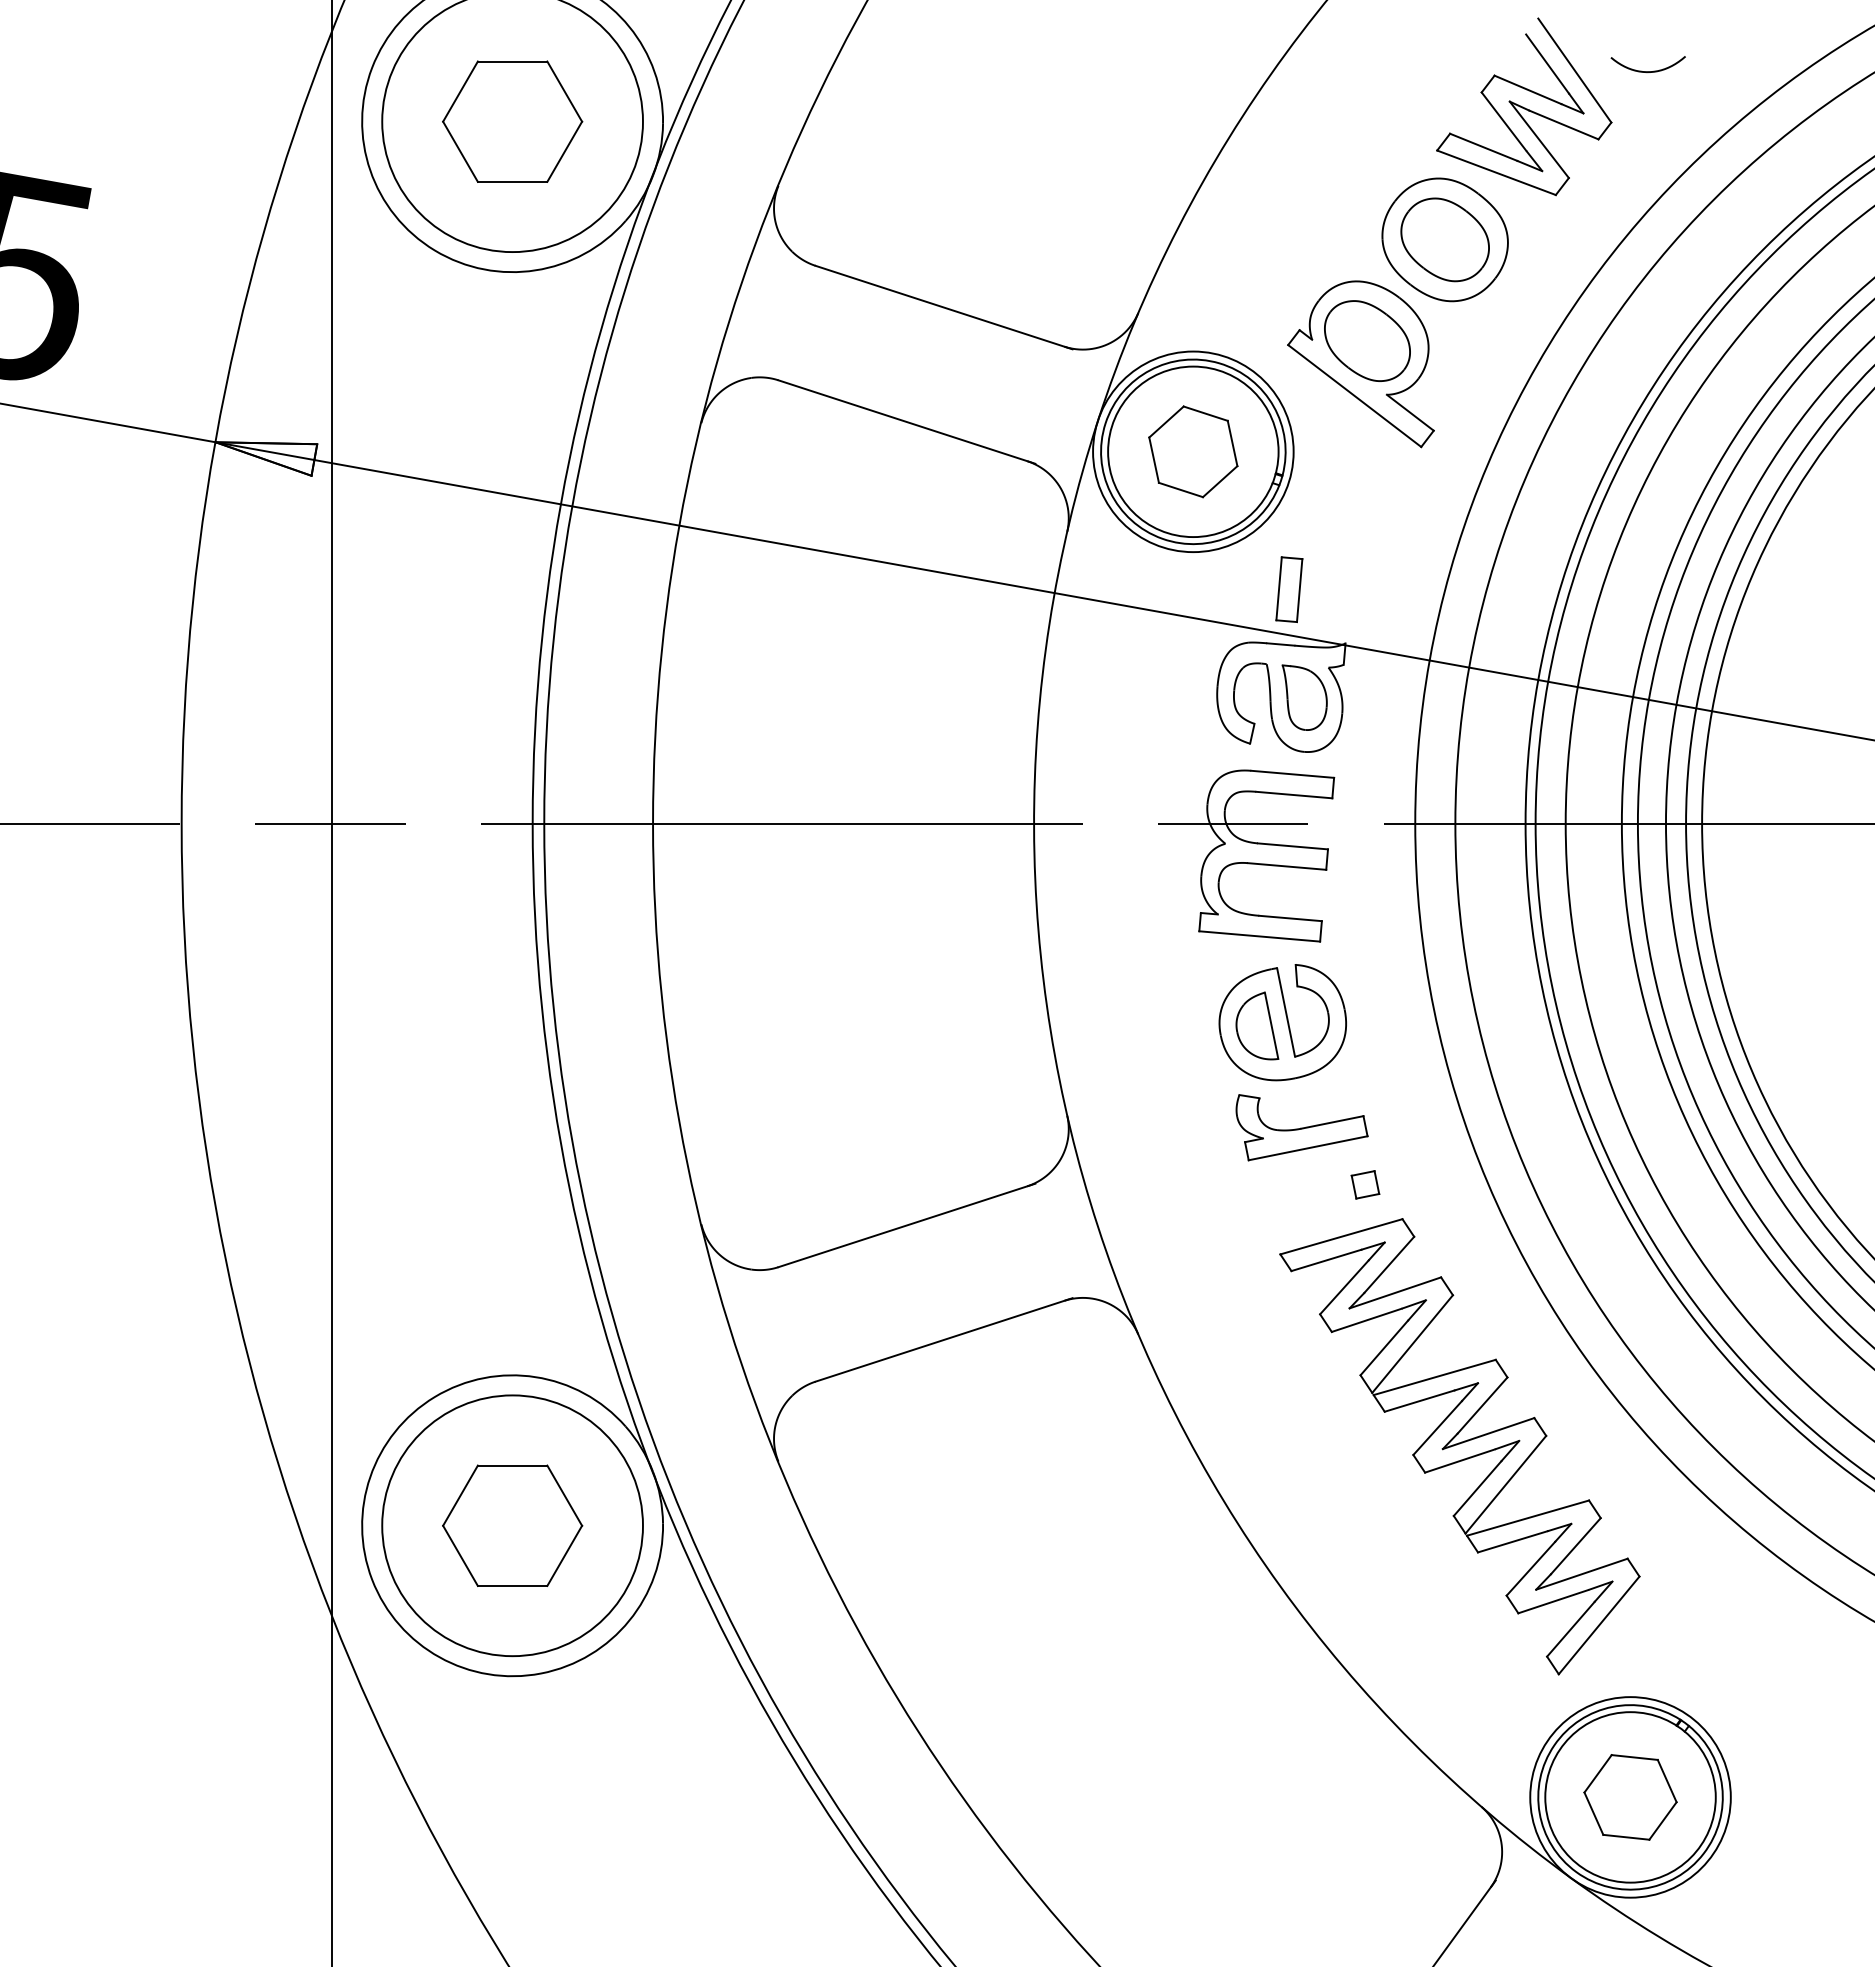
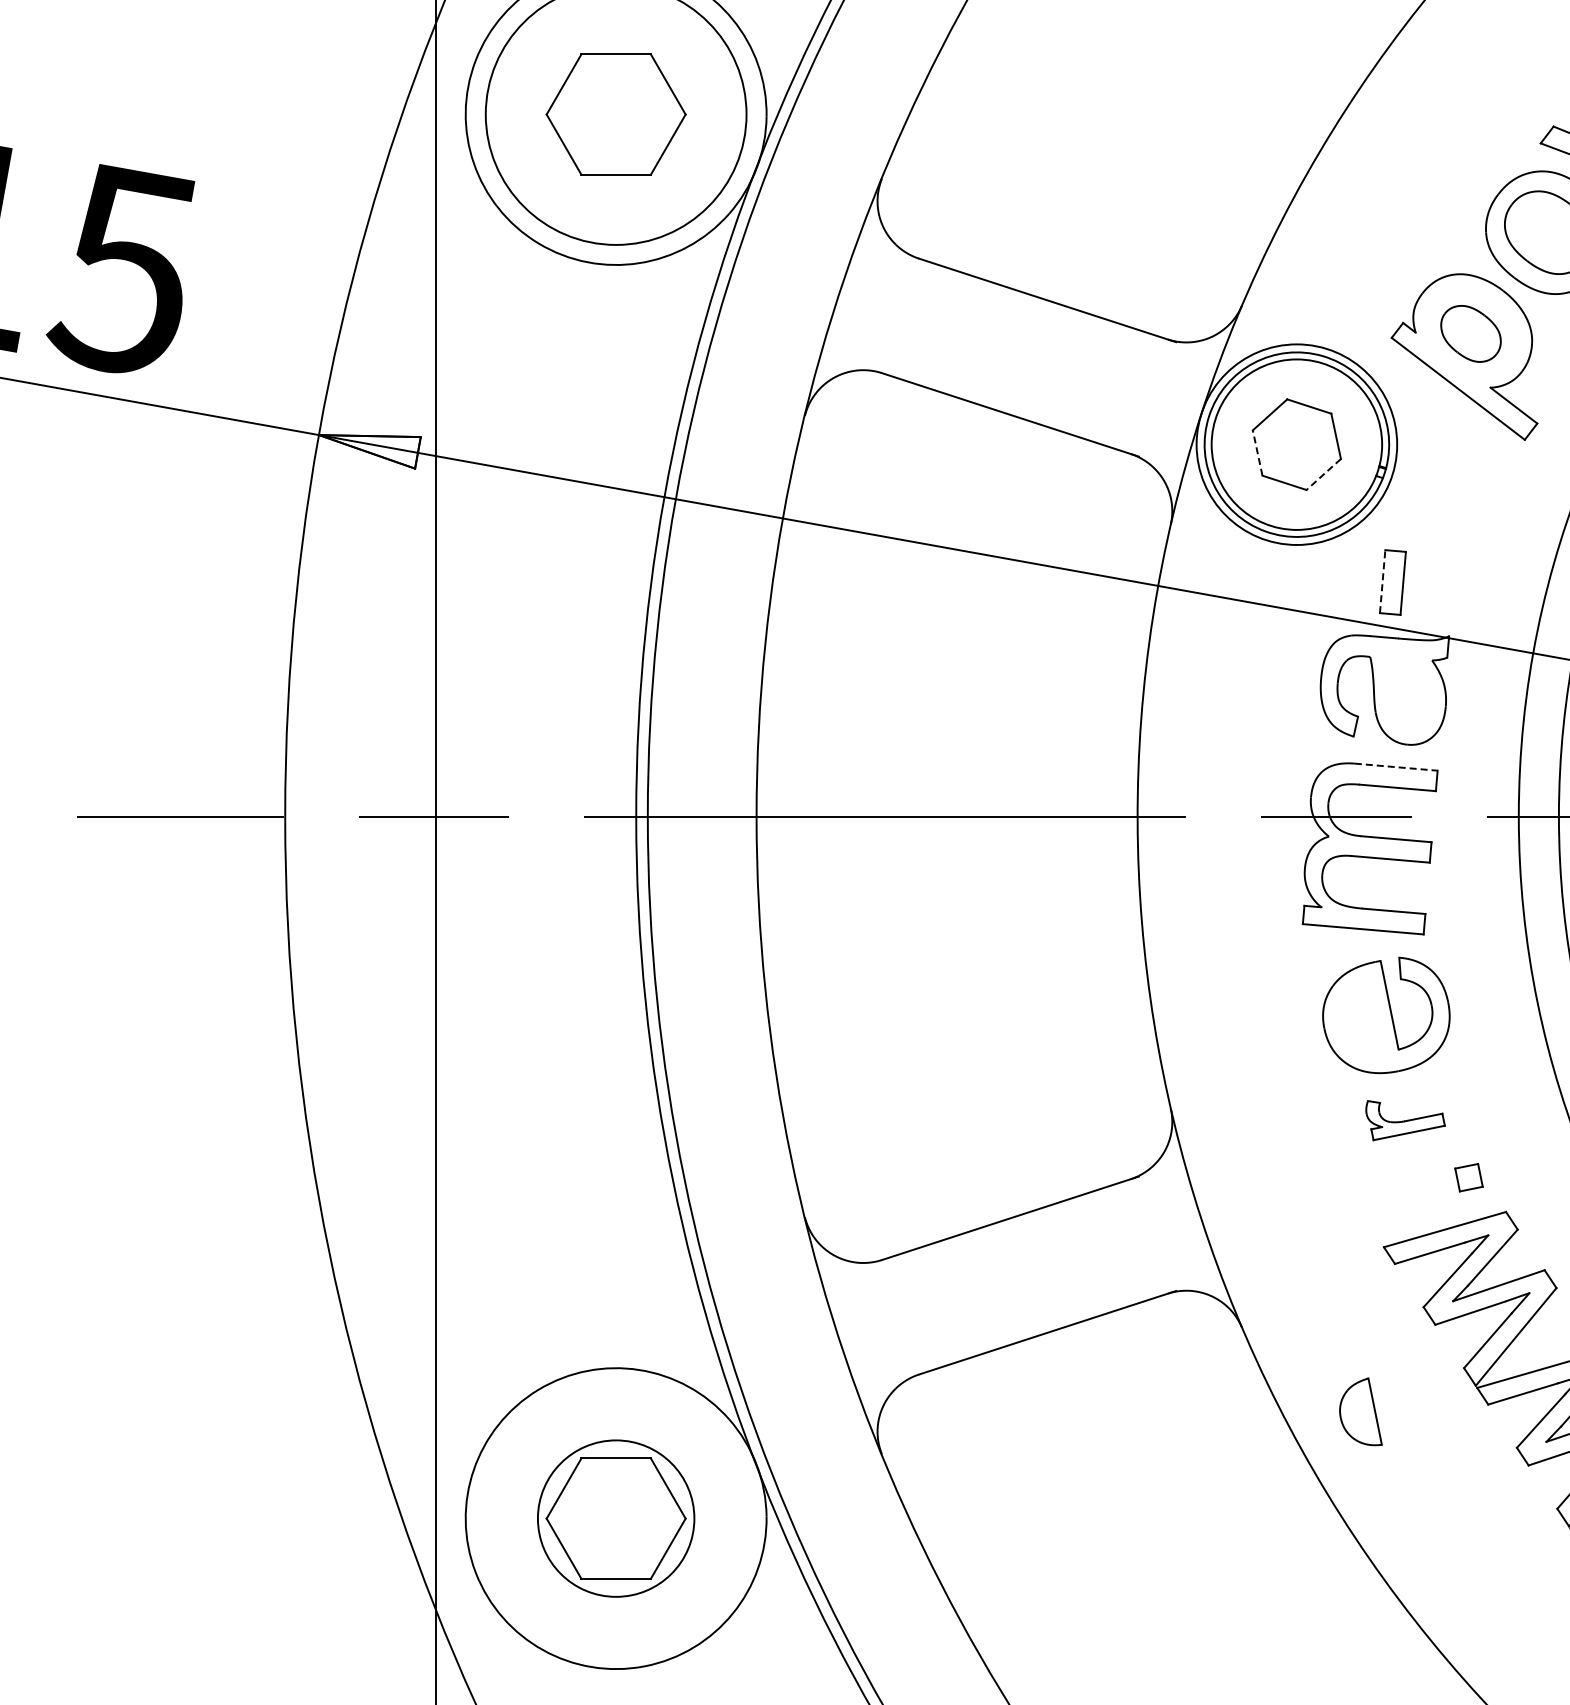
part: (1367, 340) -> (1471, 333), size x0.7
line: (1154, 459) -> (1258, 452), solid -> dashed
line: (1219, 481) -> (1323, 474), solid -> dashed
line: (1279, 588) -> (1383, 581), solid -> dashed
part: (1304, 697) -> (1408, 690), removed
line: (1292, 774) -> (1396, 767), solid -> dashed
part: (1257, 1025) -> (1361, 1411), moved
part: (1301, 1127) -> (1405, 1120), size x0.6
circle: (512, 1525) -> (616, 1518), size x0.6

